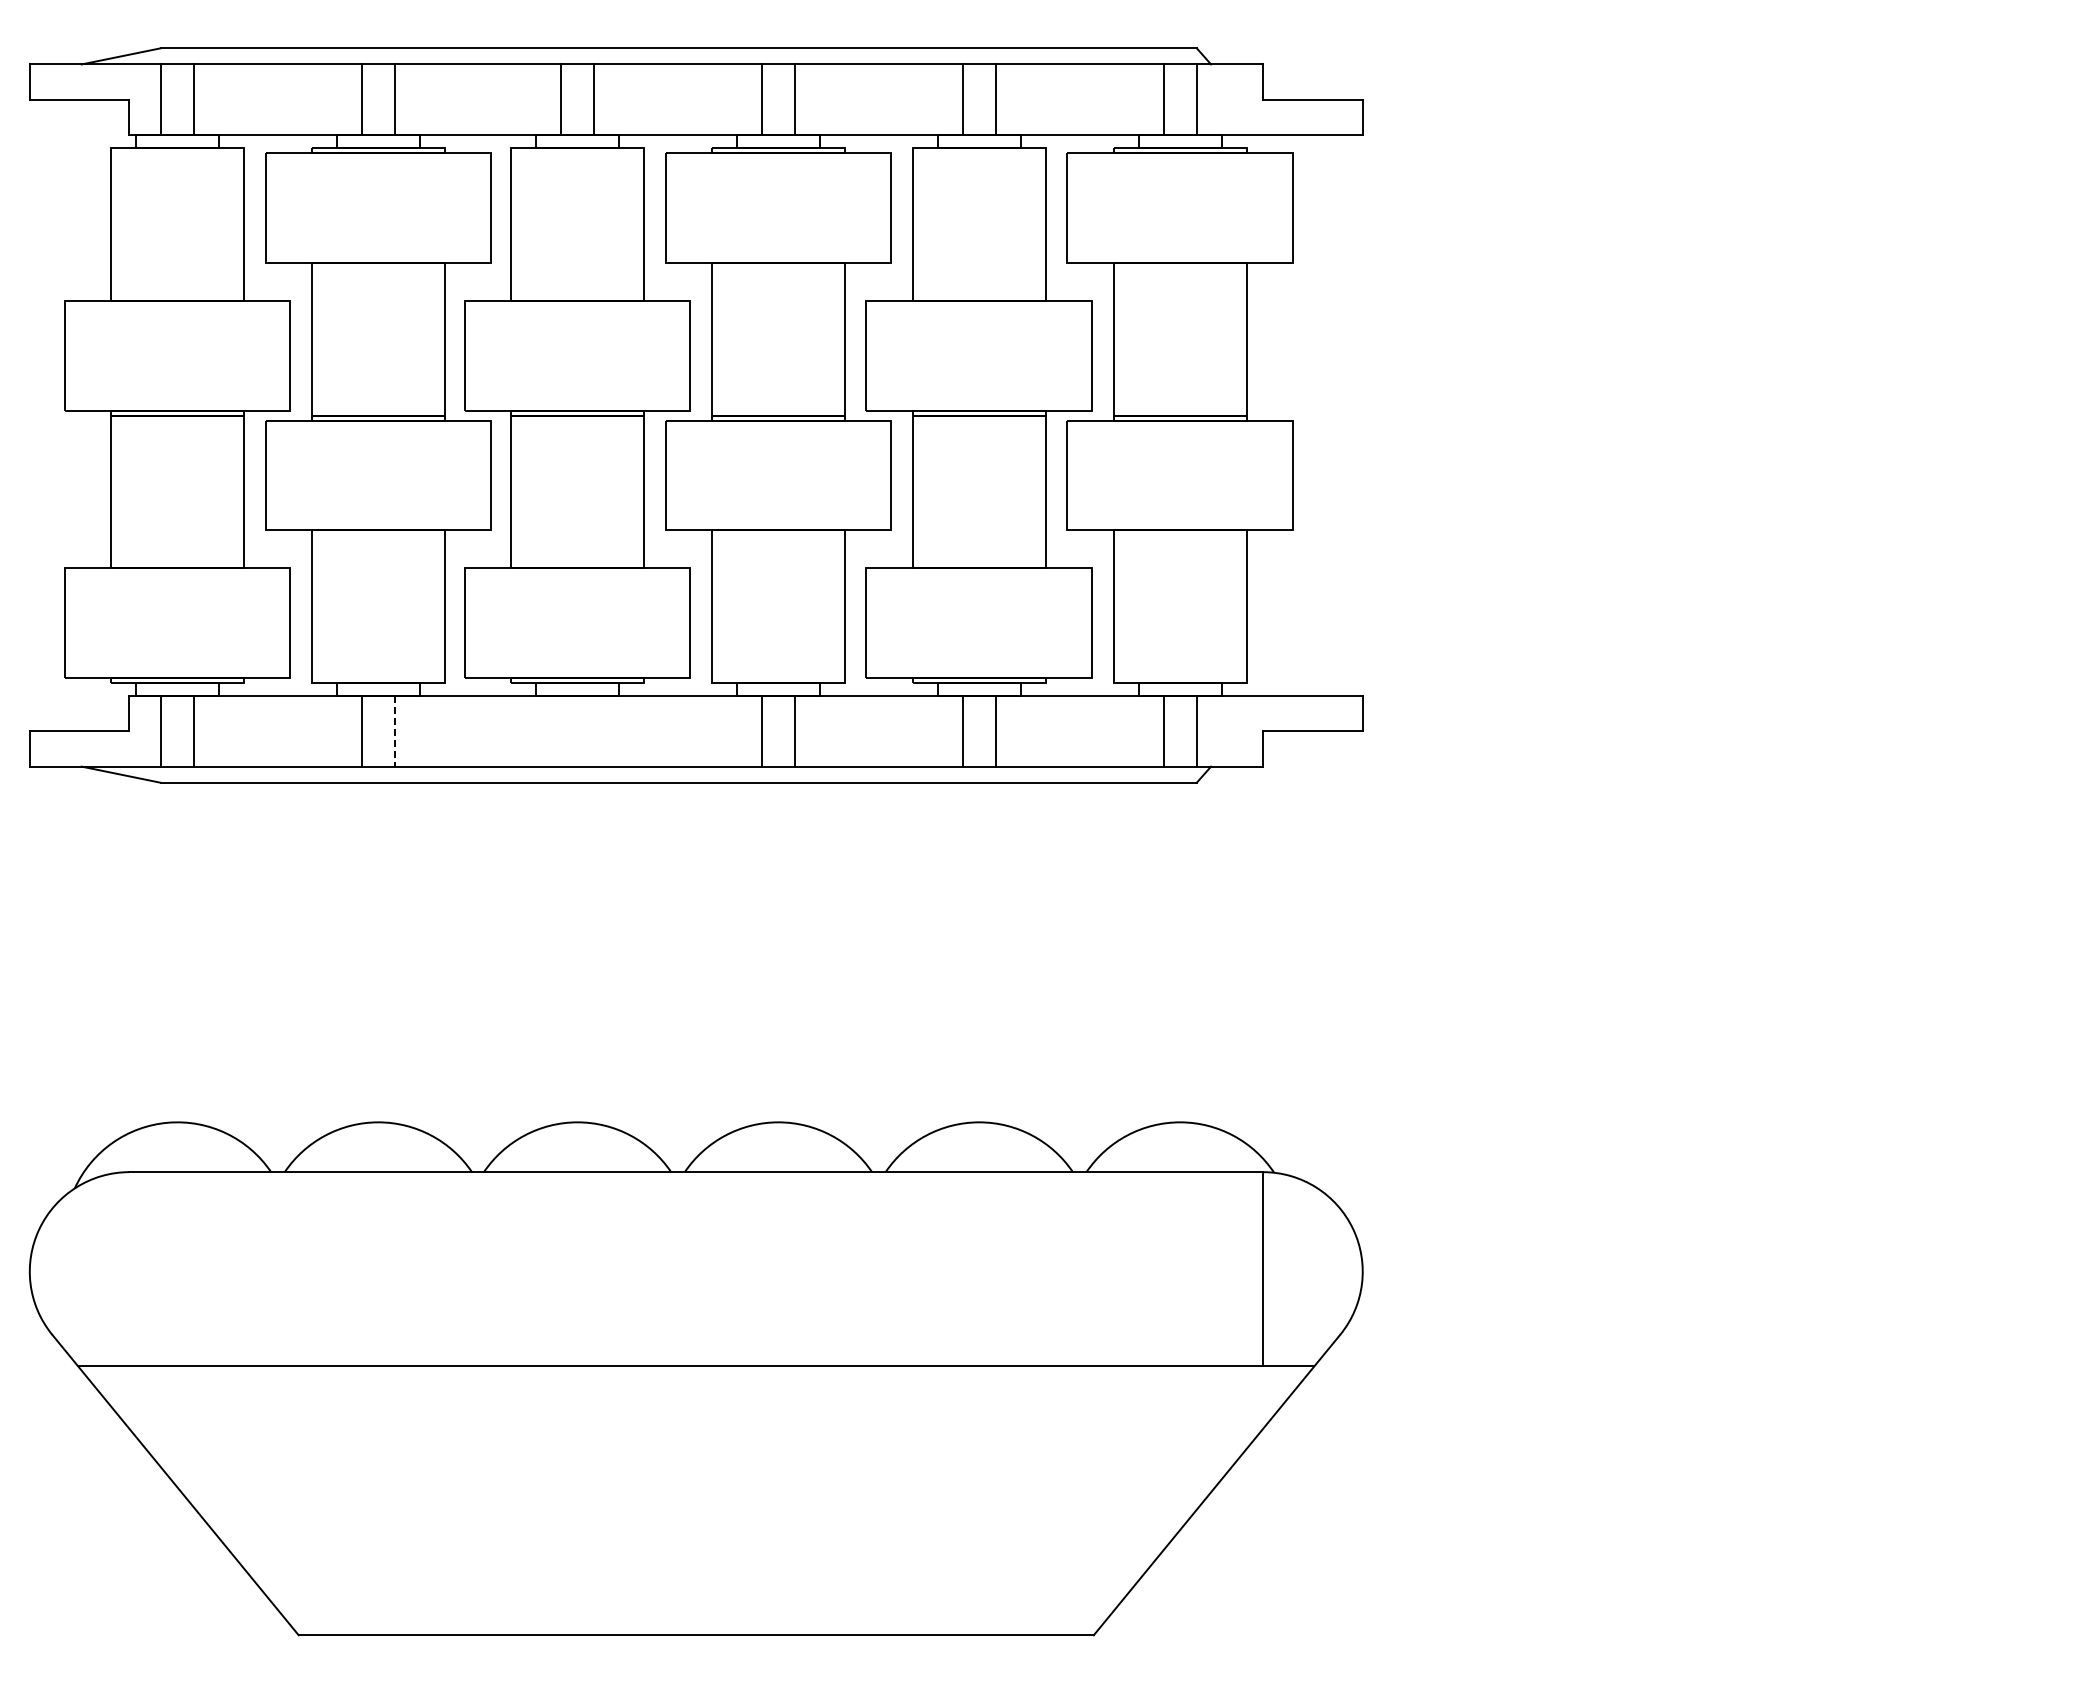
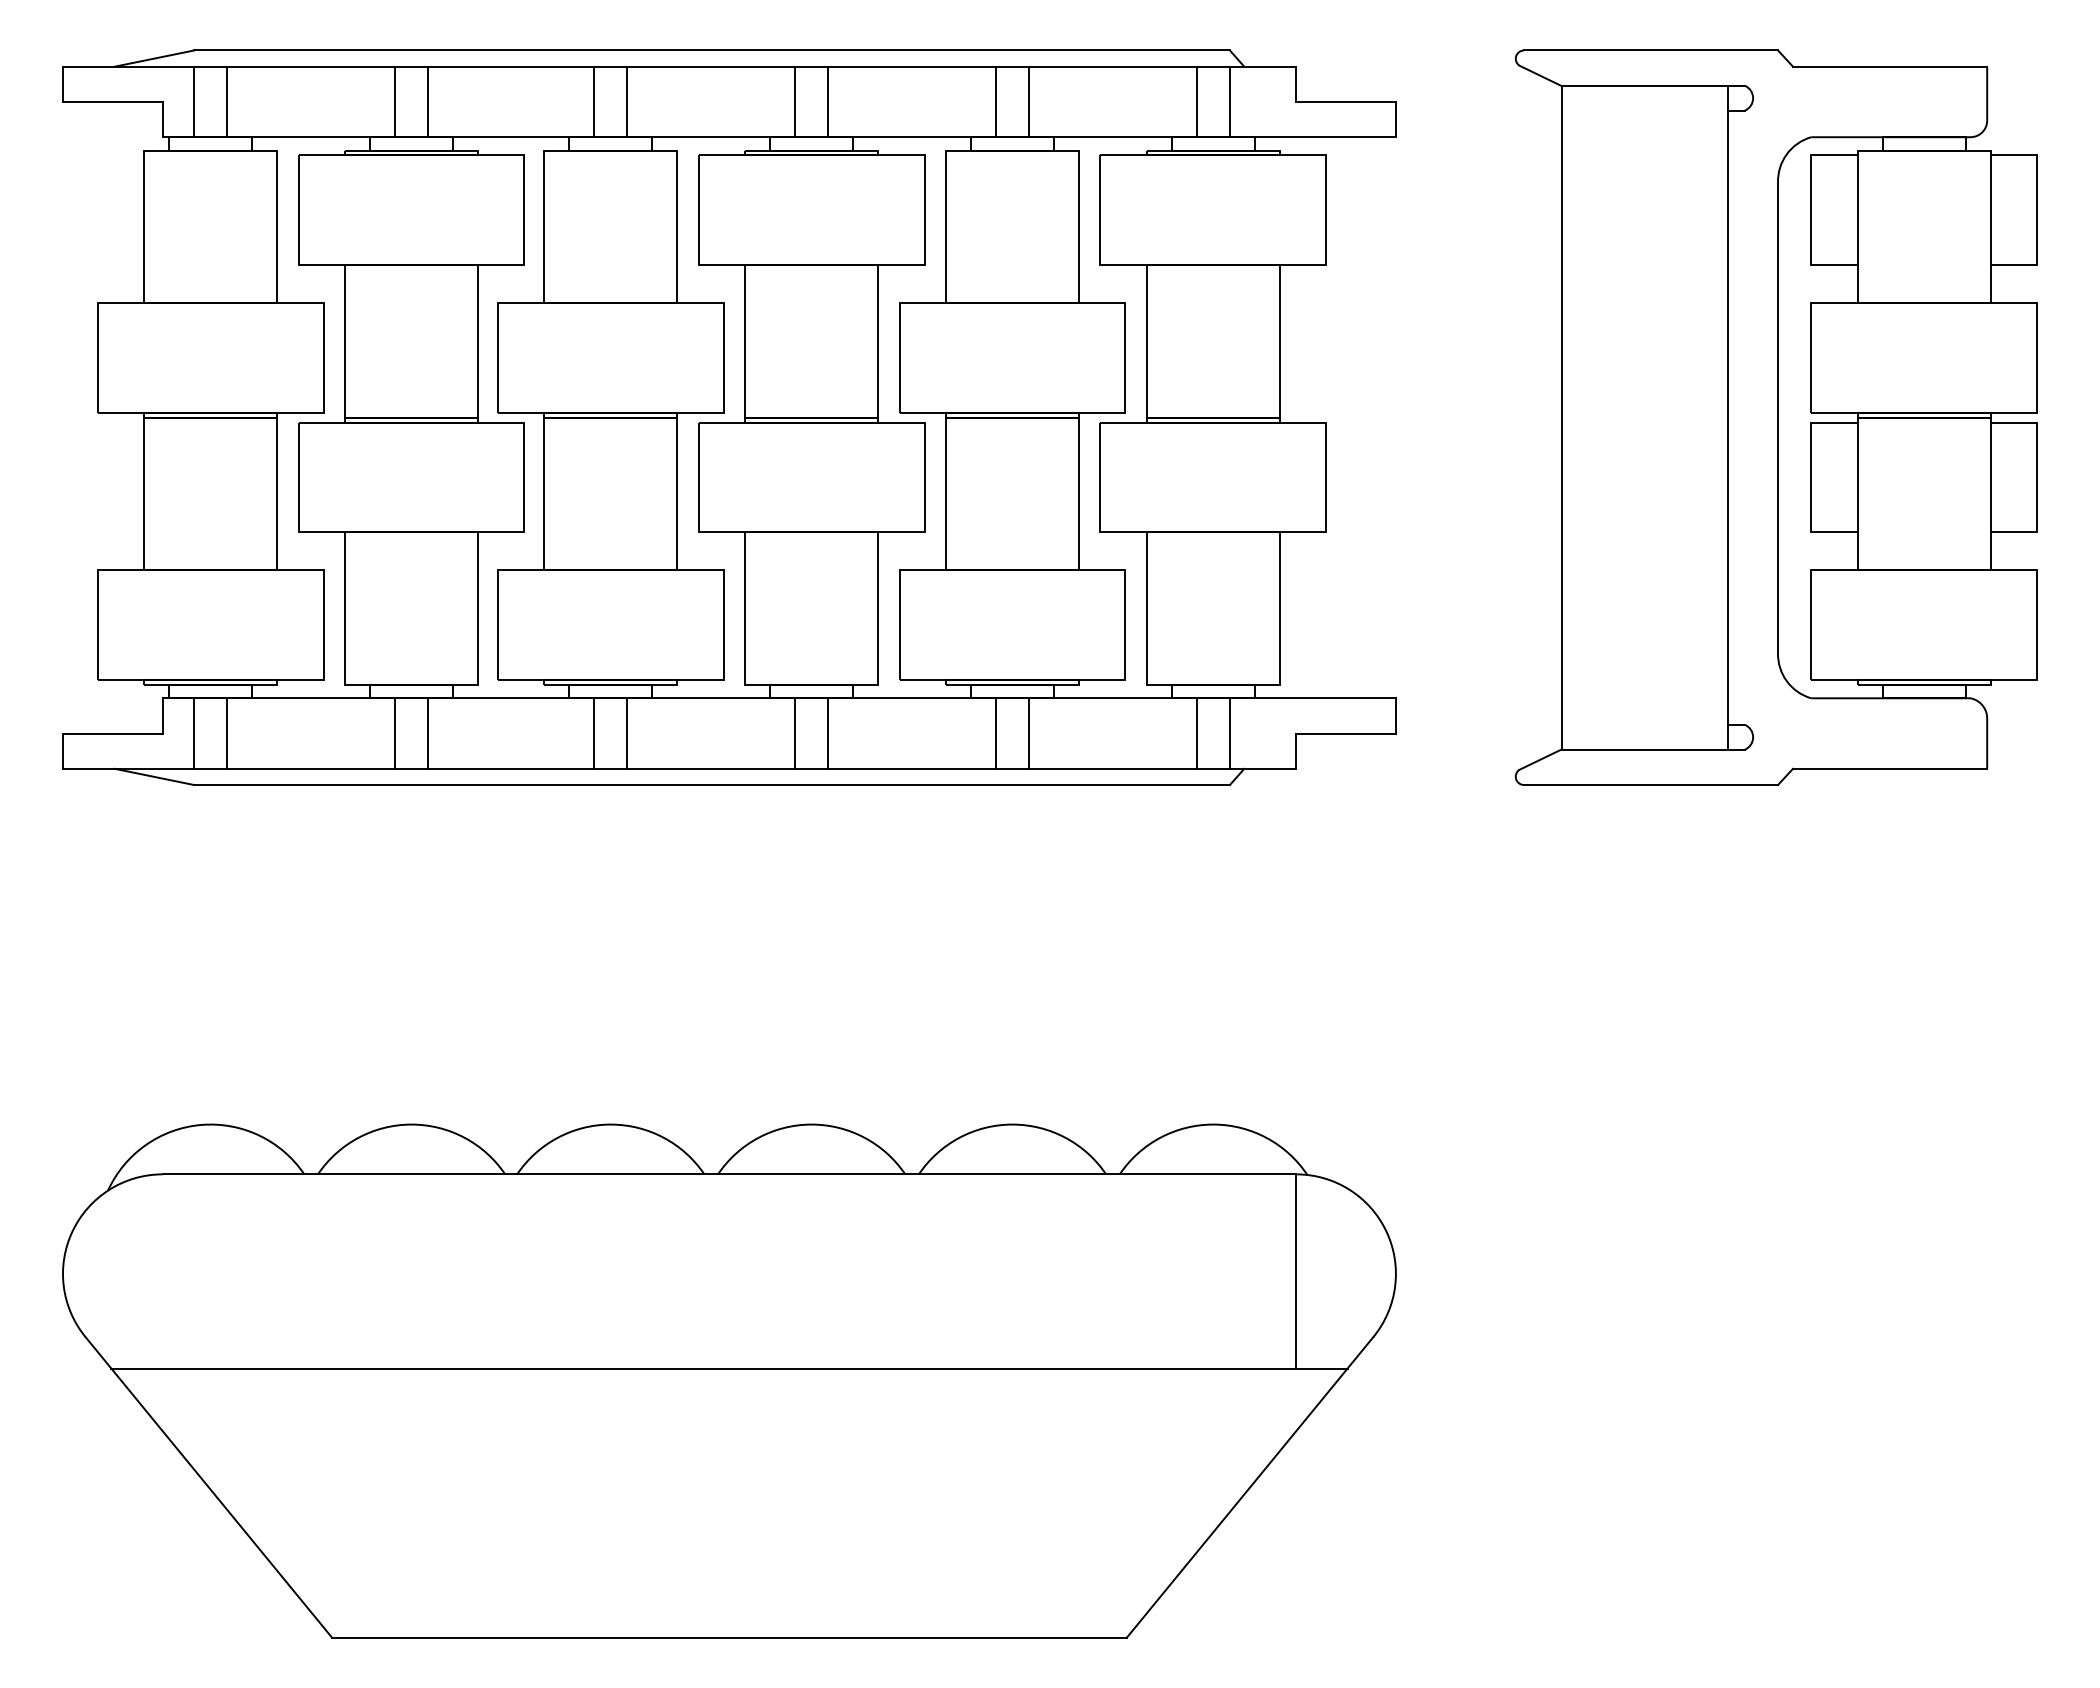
part: (1742, 415) -> (1775, 417), added
line: (561, 731) -> (594, 733), added
line: (594, 731) -> (627, 733), added
line: (395, 732) -> (428, 734), dashed -> solid

